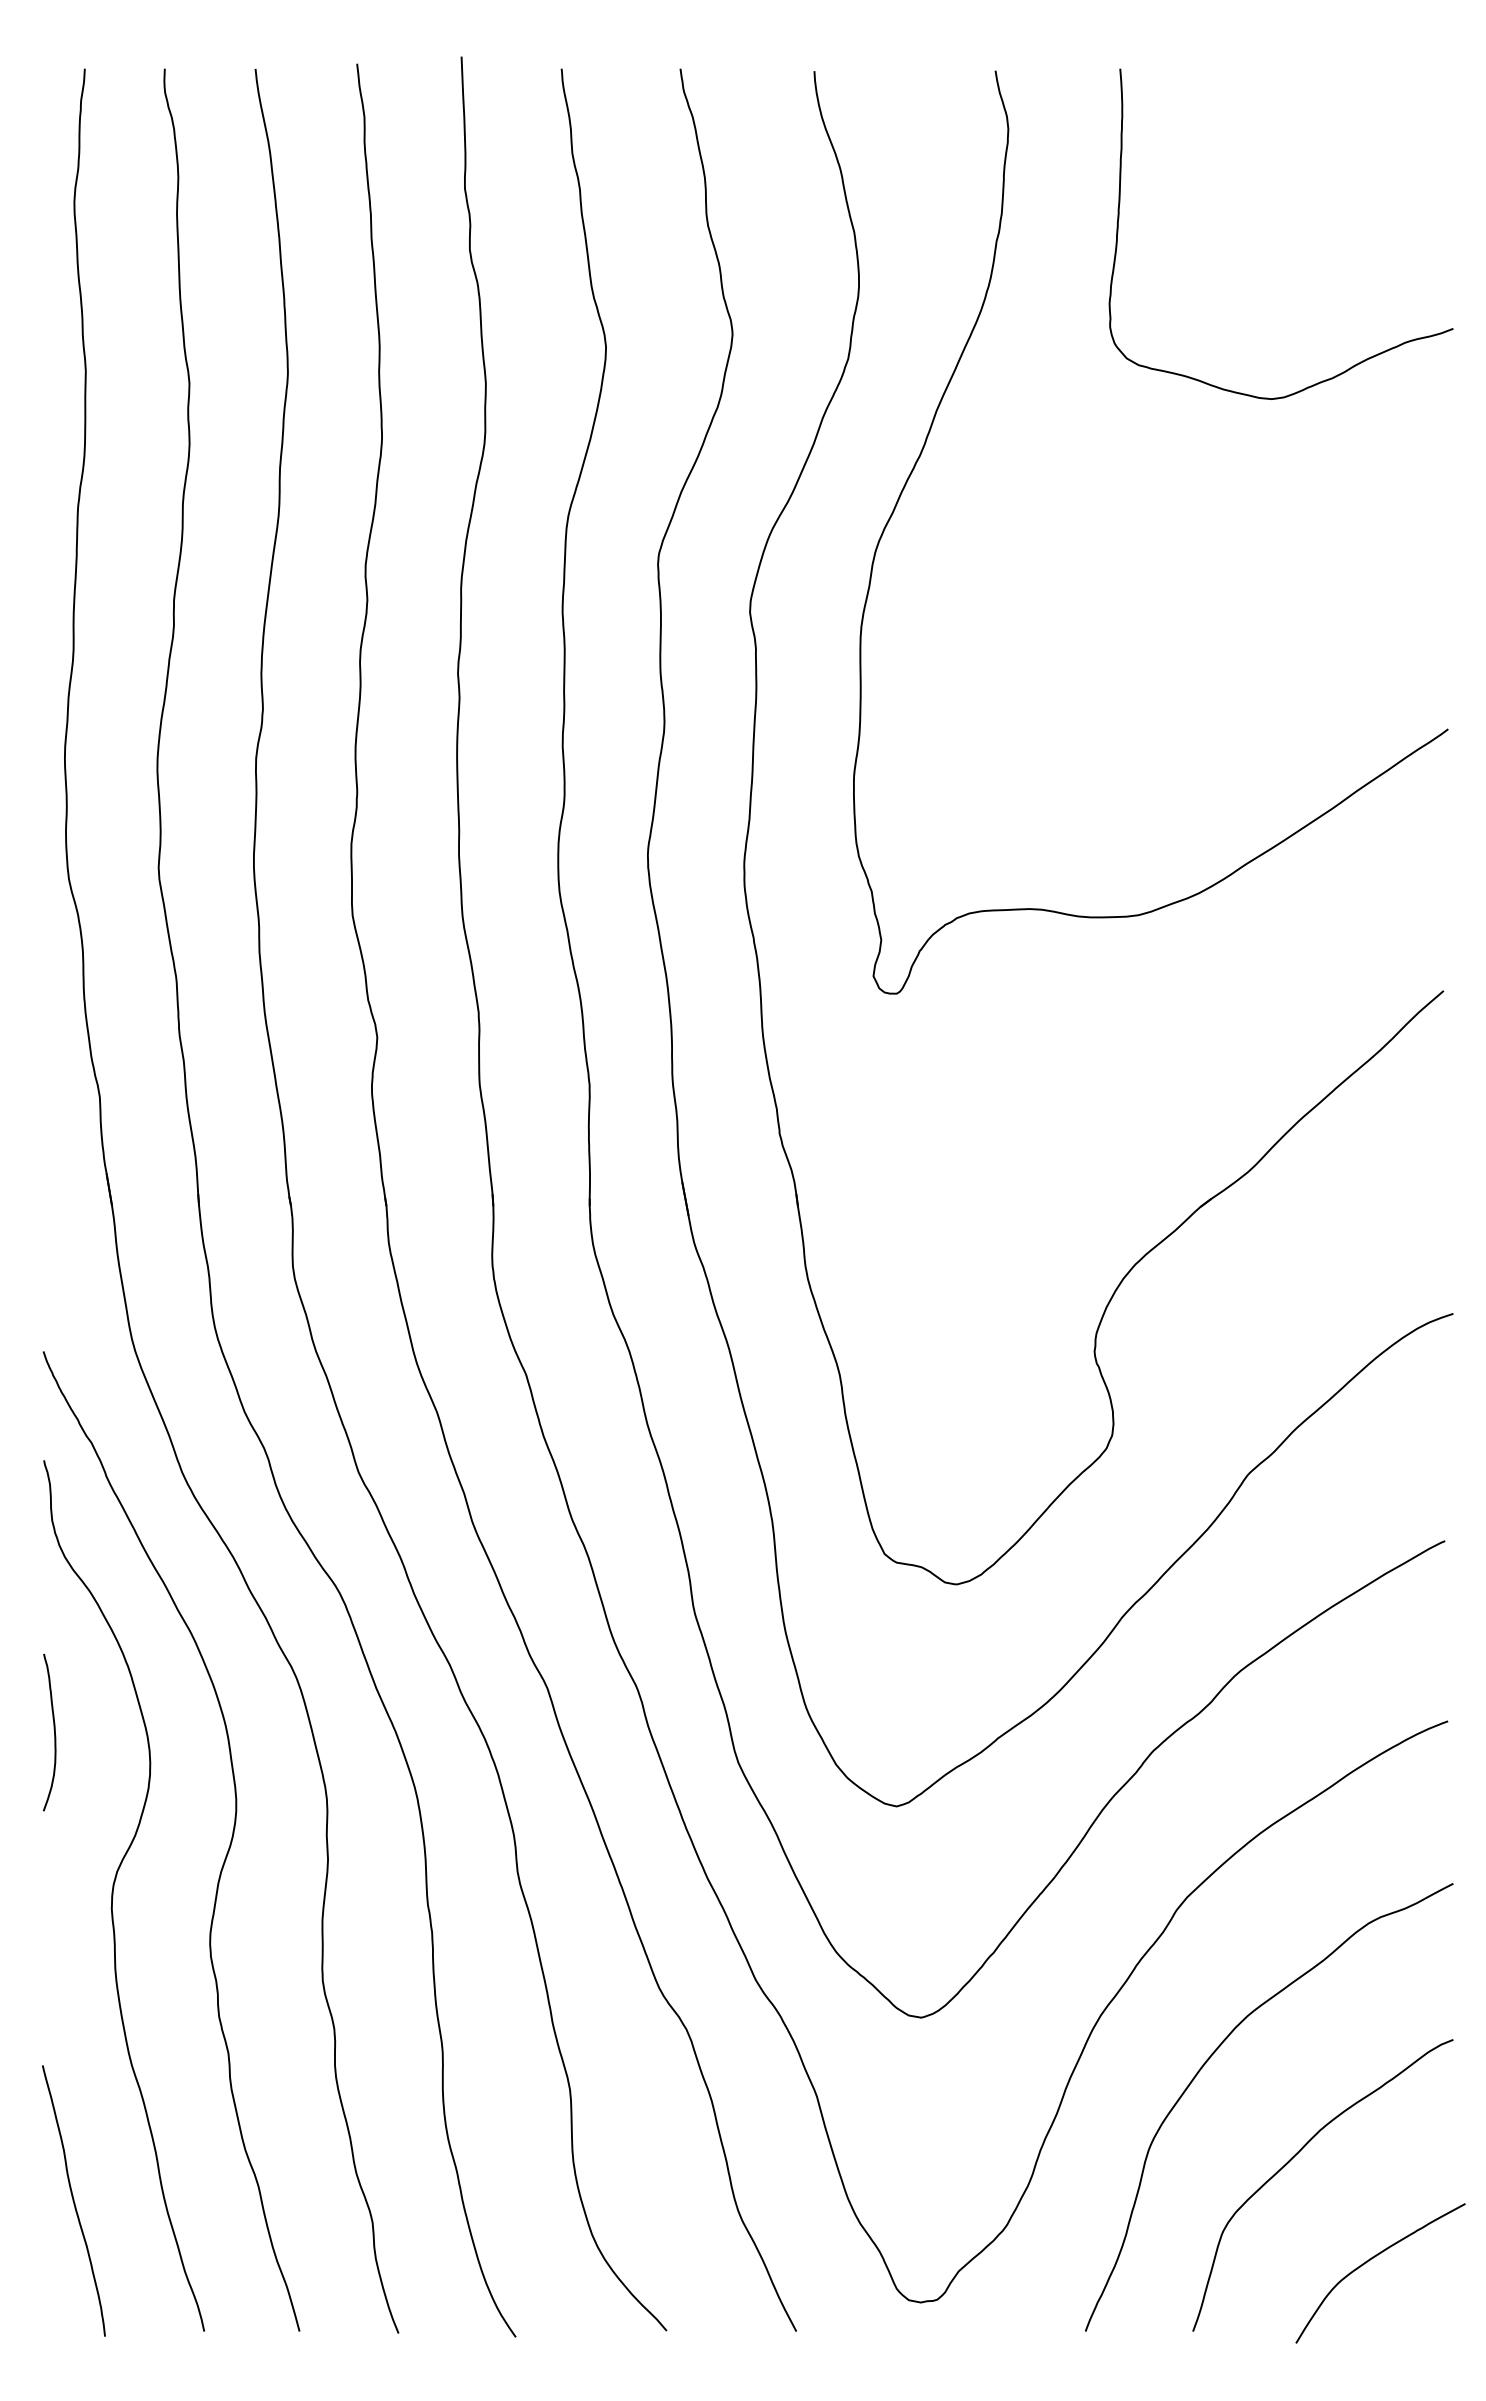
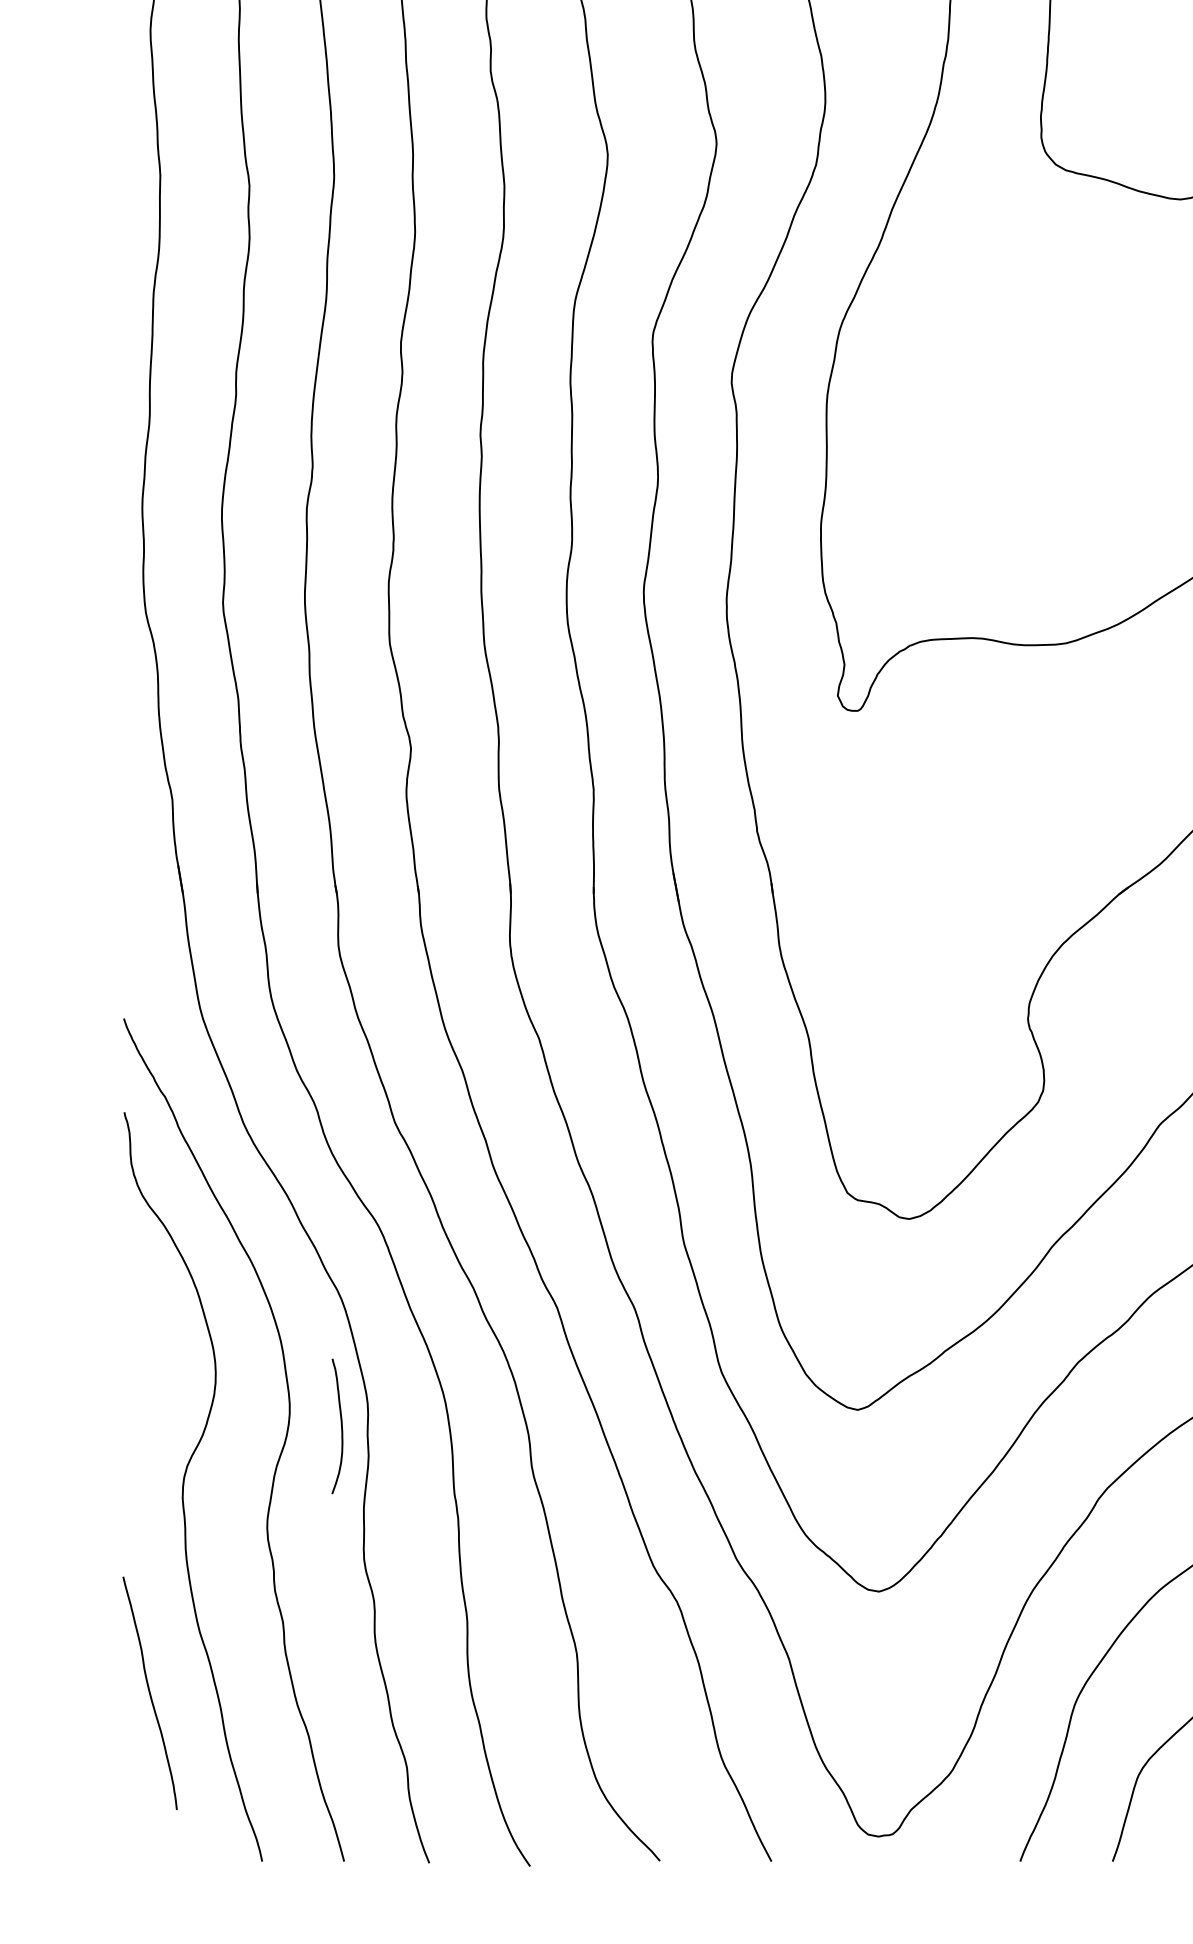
curve: (53, 1729) -> (340, 1423), moved
curve: (73, 2200) -> (149, 1692), moved

